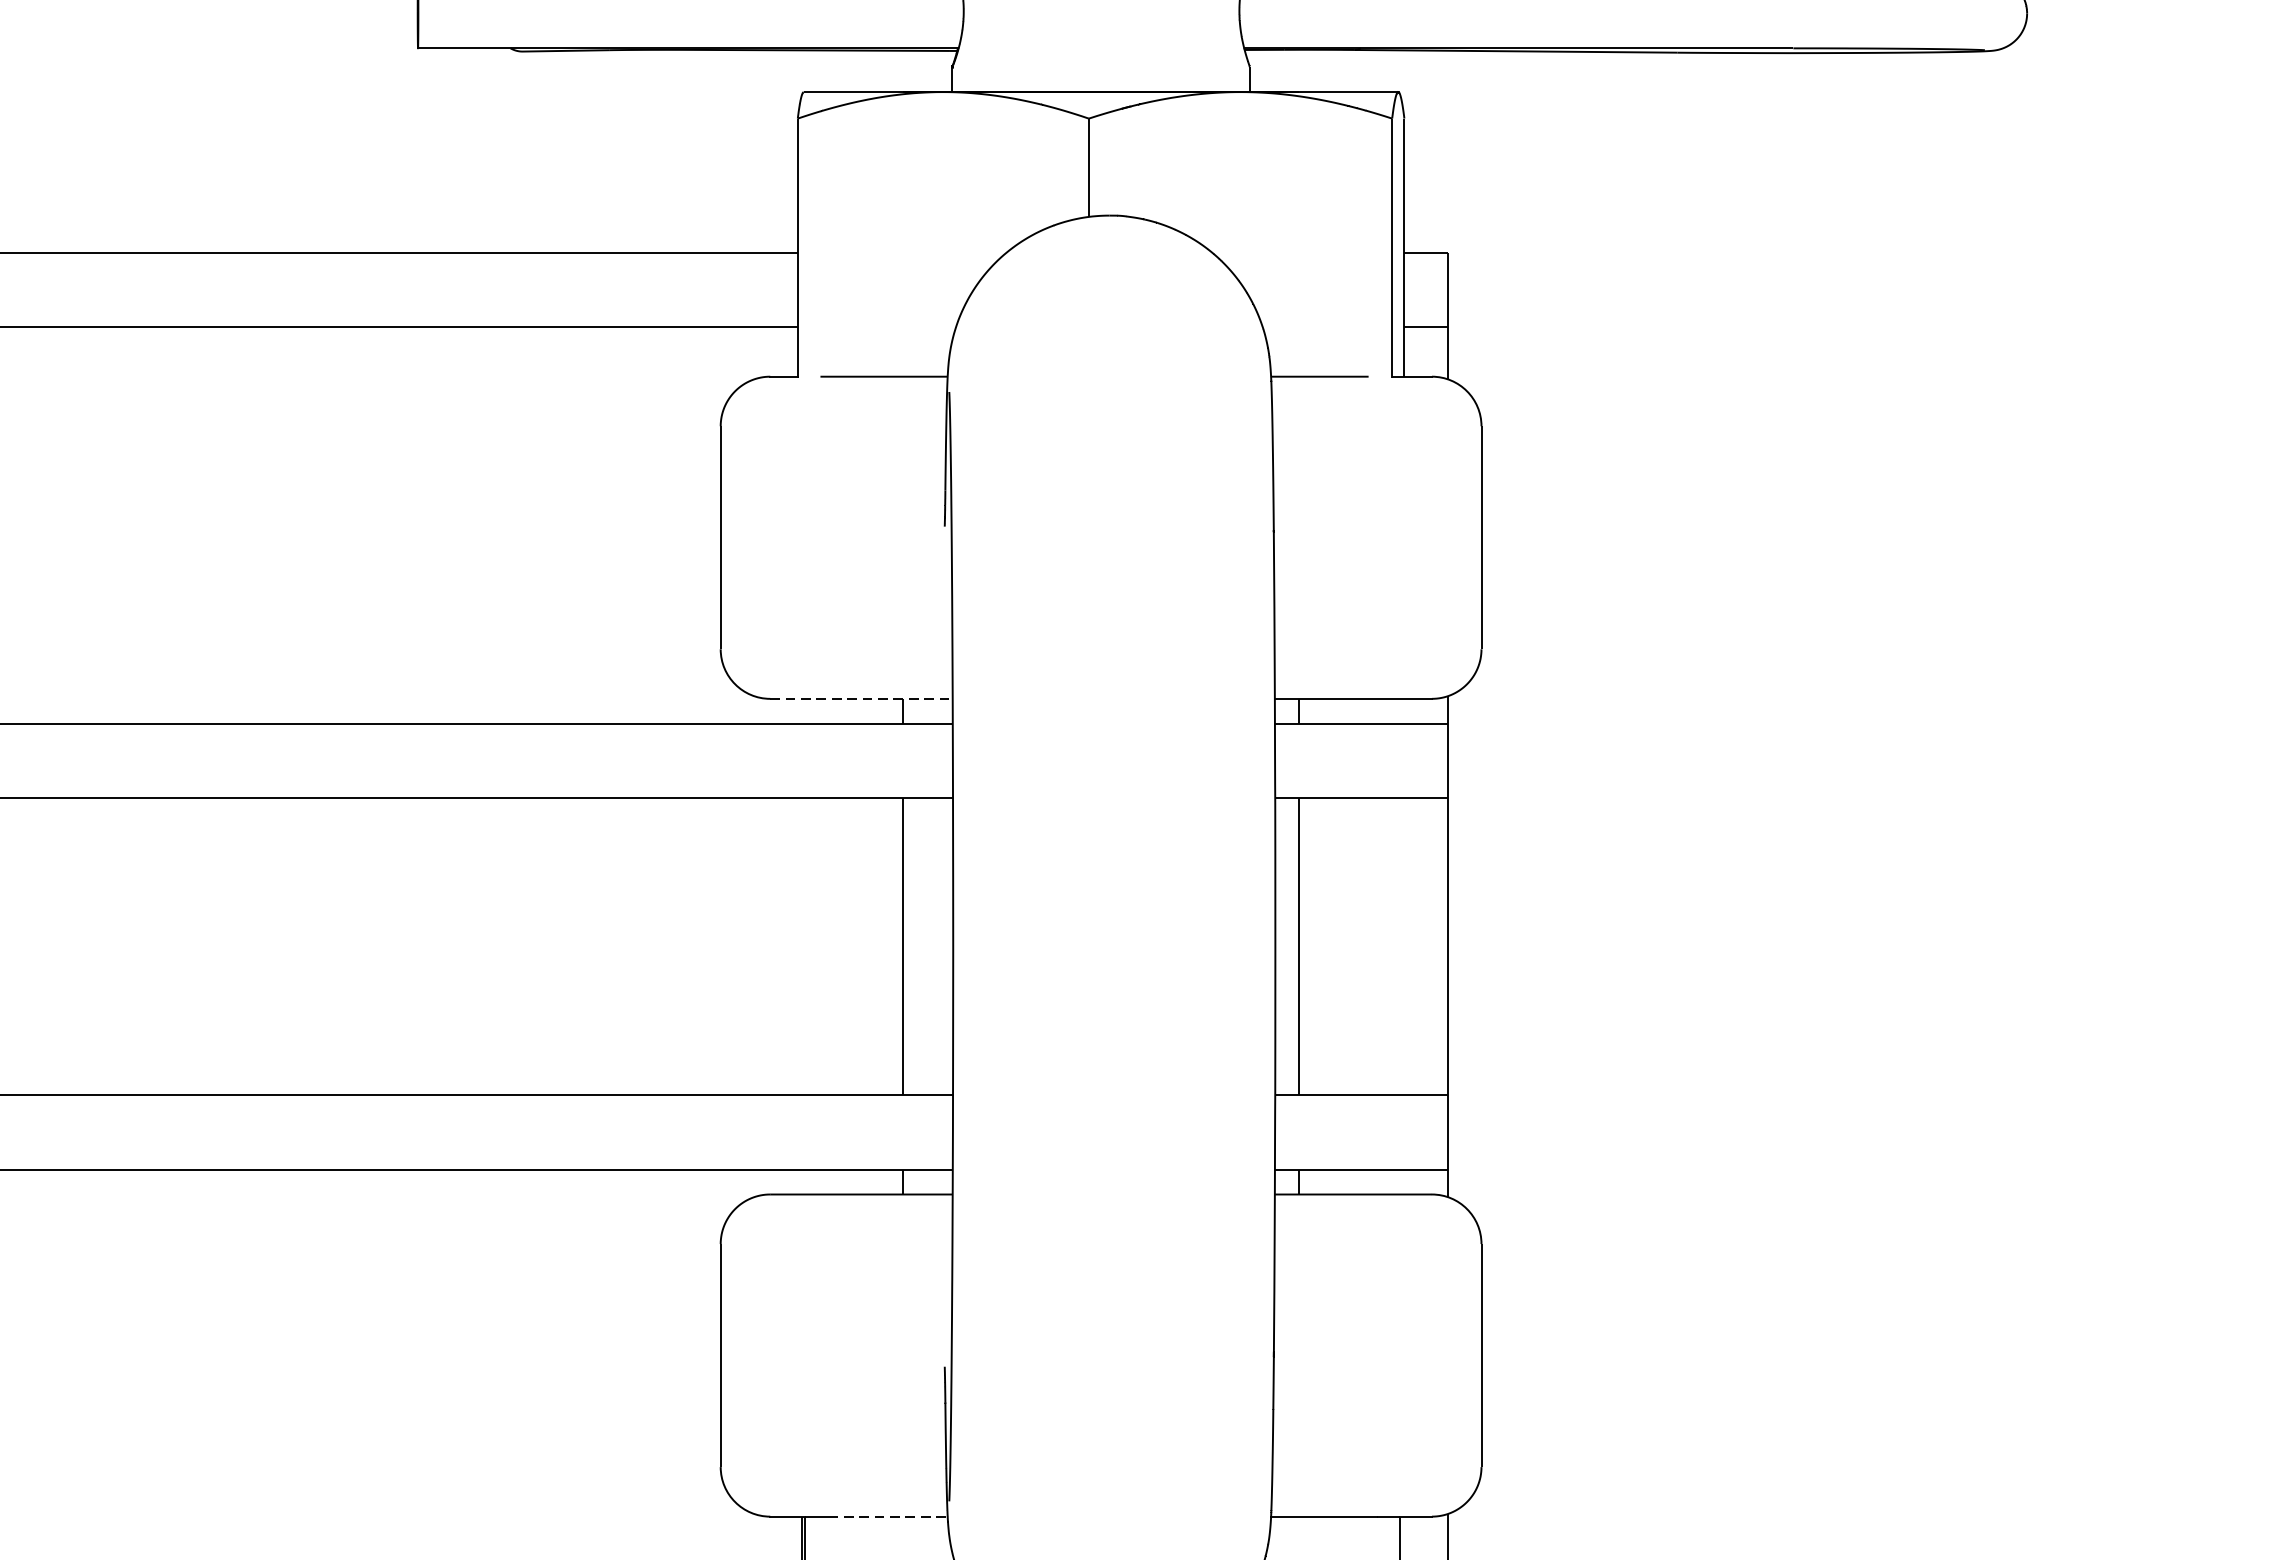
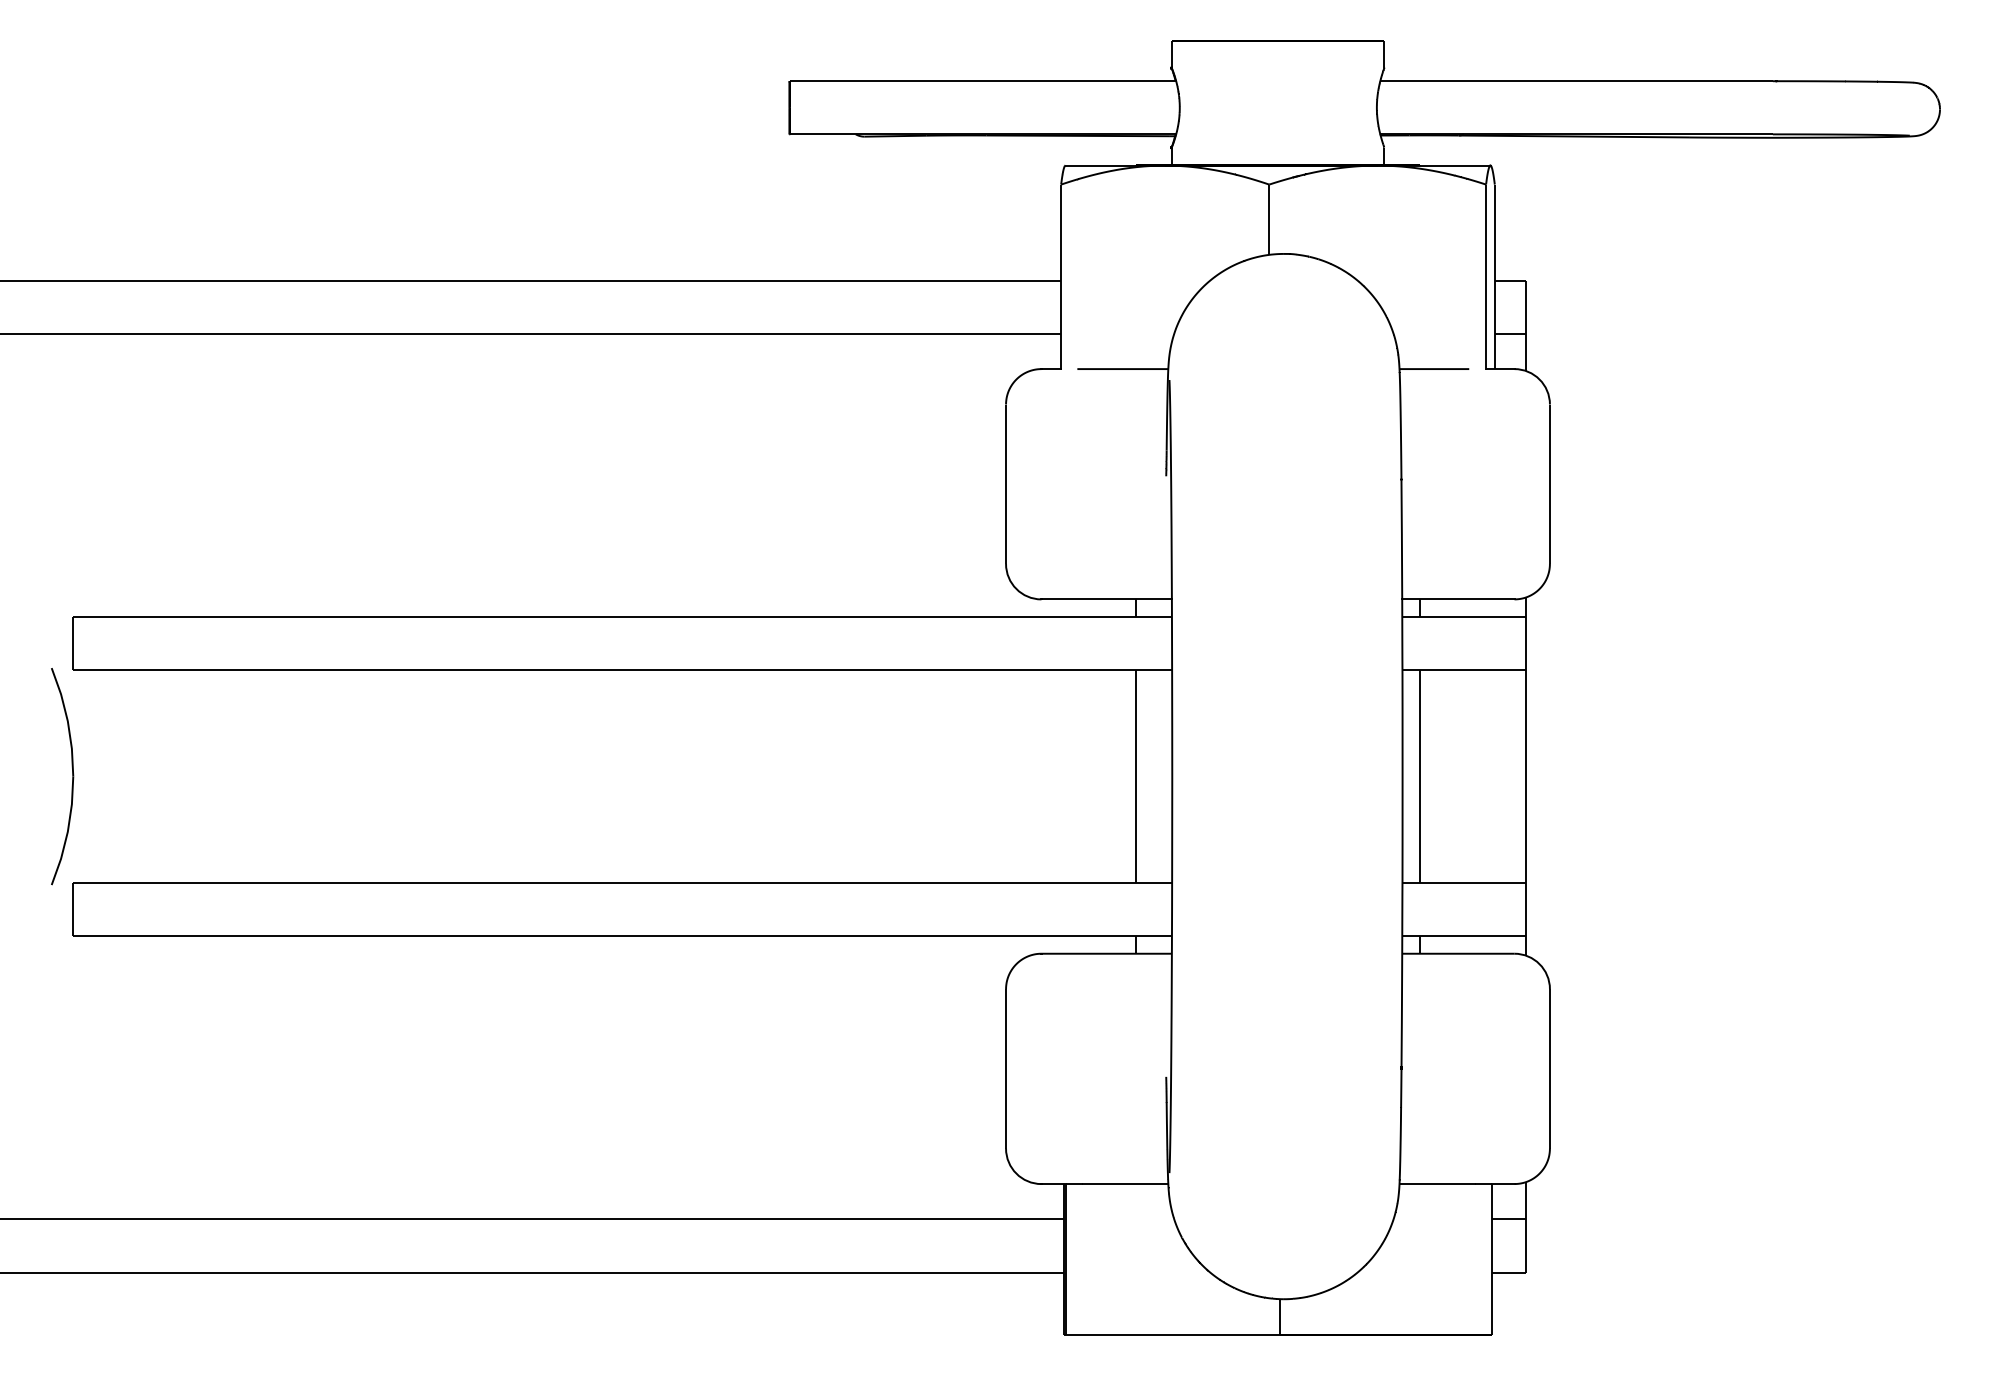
line: (862, 698) -> (1107, 599), dashed -> solid
line: (887, 1517) -> (1125, 1184), dashed -> solid

